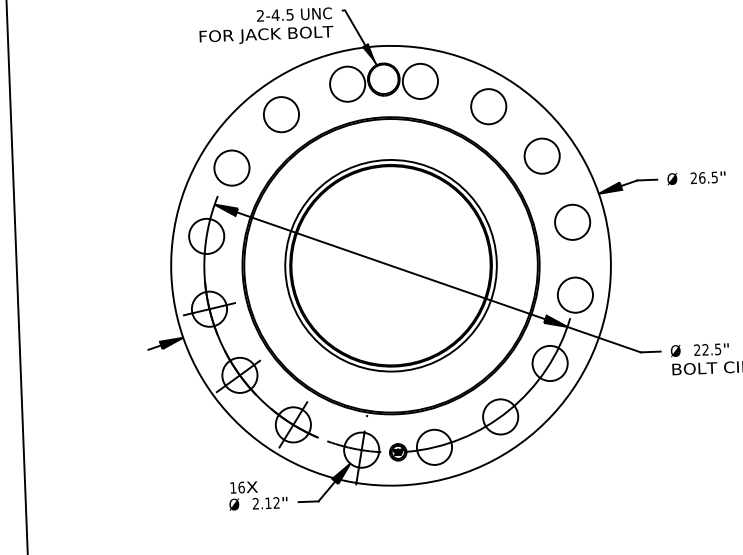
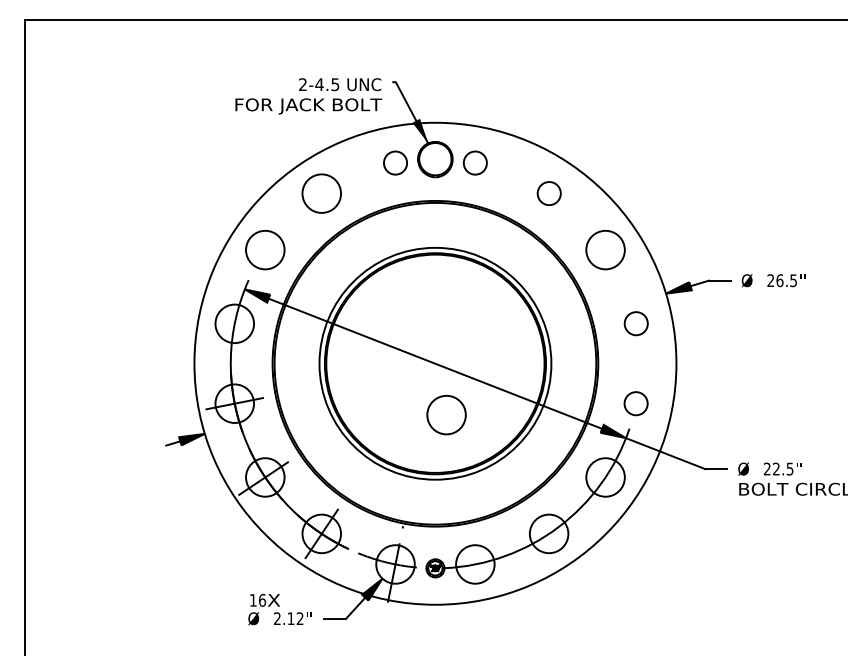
circle: (420, 80) -> (475, 162), size x0.6
circle: (347, 83) -> (395, 162), size x0.6
circle: (489, 106) -> (549, 193), size x0.6
circle: (572, 222) -> (636, 323), size x0.6
circle: (574, 294) -> (635, 403), size x0.6
circle: (402, 311) -> (446, 414), added

